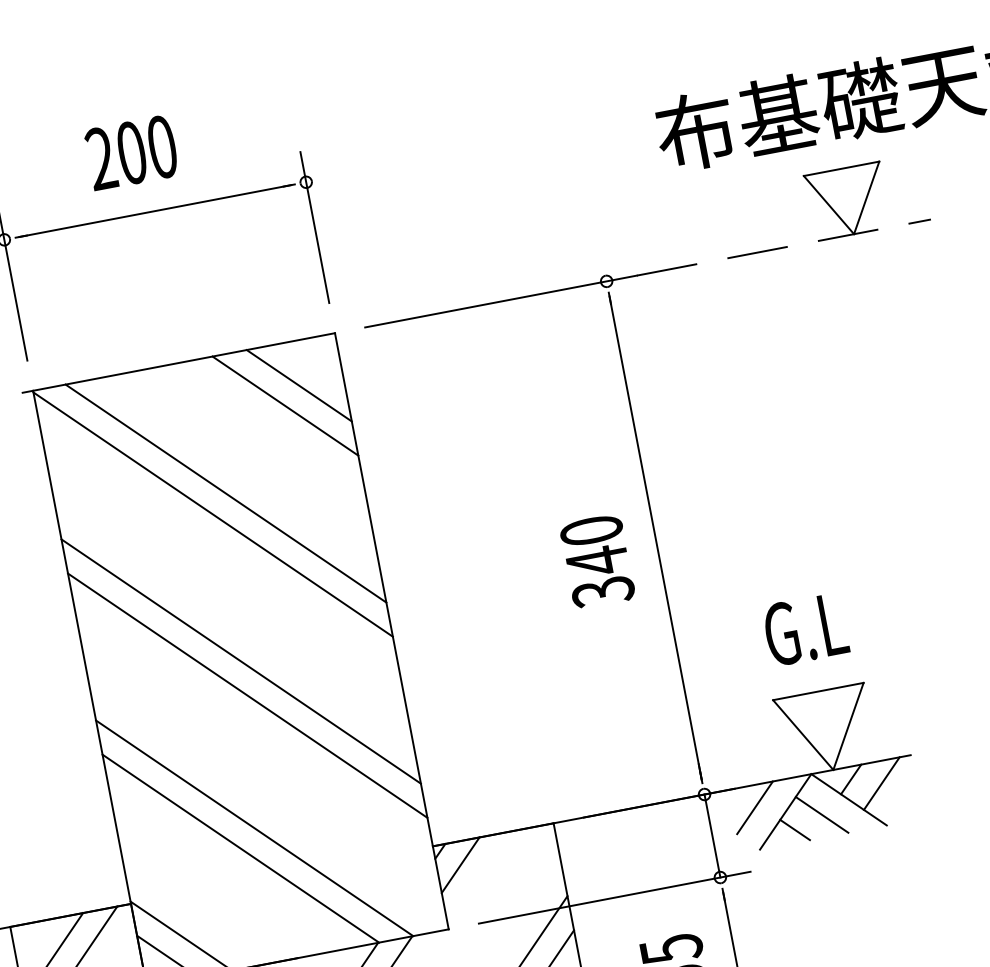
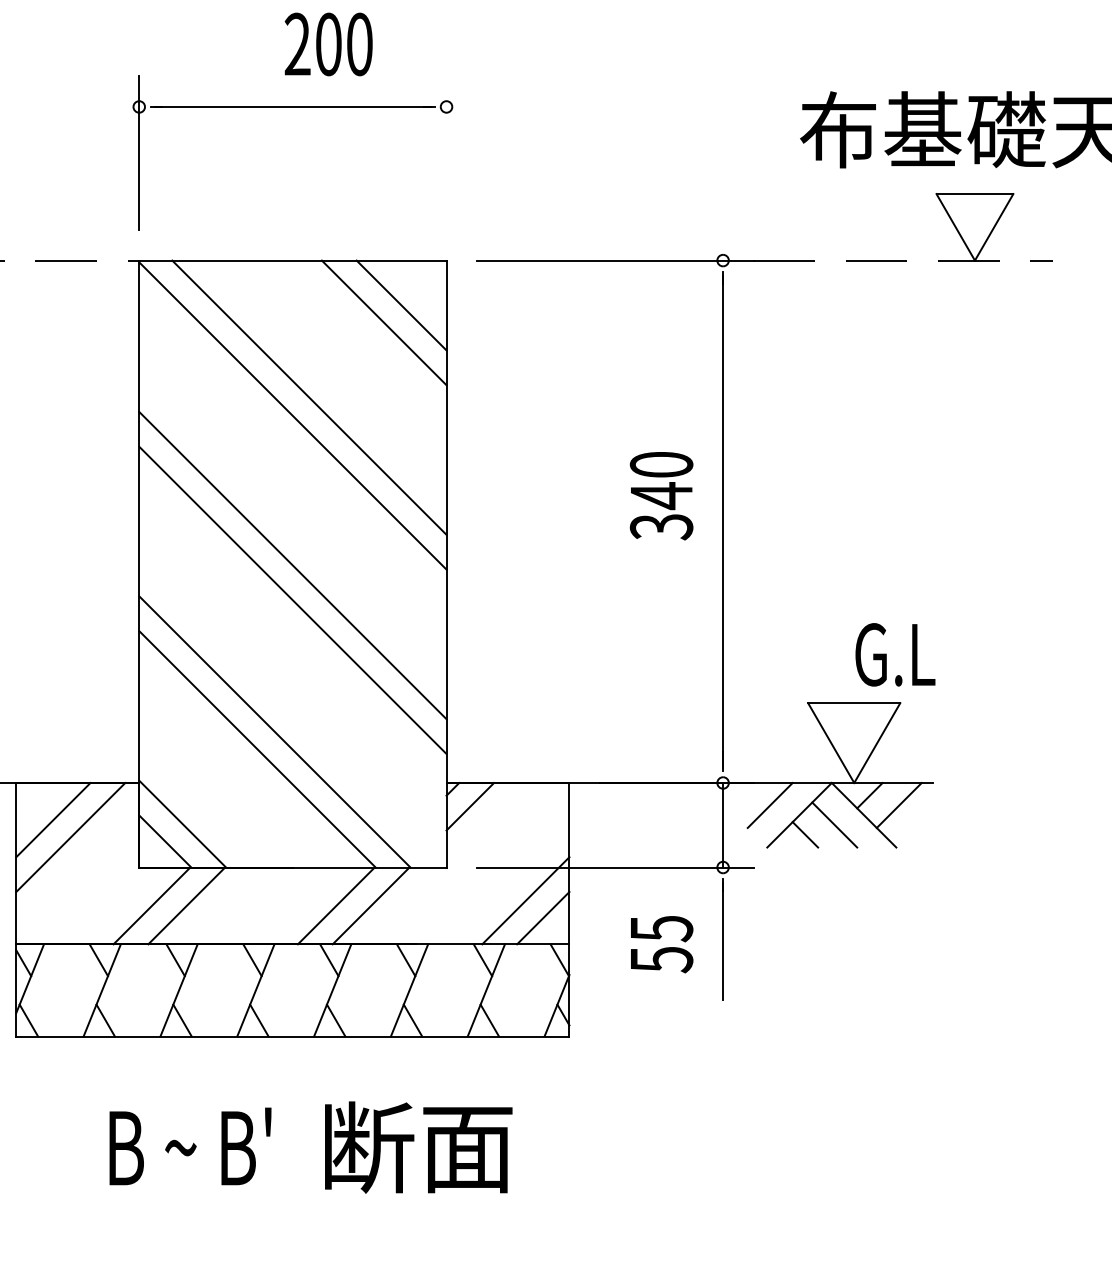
text: (131, 153) -> (328, 44), moved
line: (314, 227) -> (446, 152), removed
text: (597, 561) -> (661, 496), moved
text: (805, 629) -> (895, 654), moved

